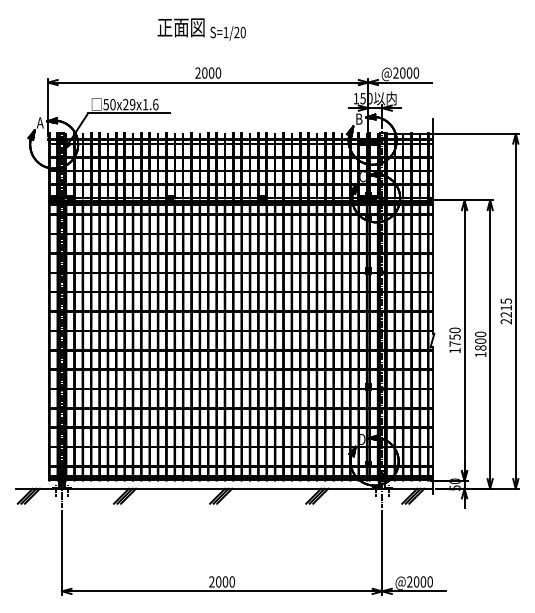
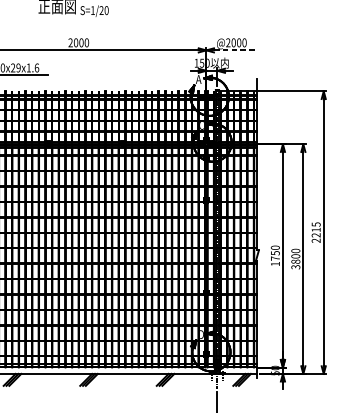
line: (405, 82) -> (235, 50), solid -> dashed
text: (358, 118) -> (198, 79), B -> A
text: (480, 354) -> (295, 266), 1800 -> 3800

